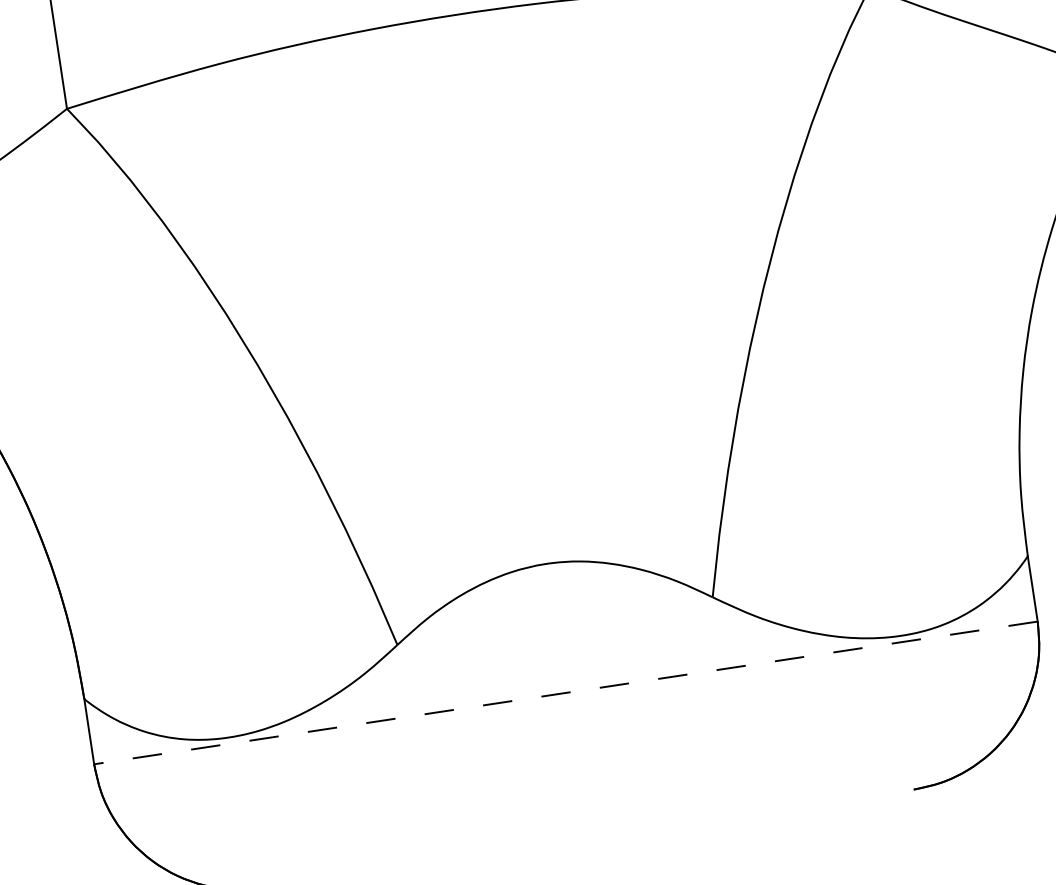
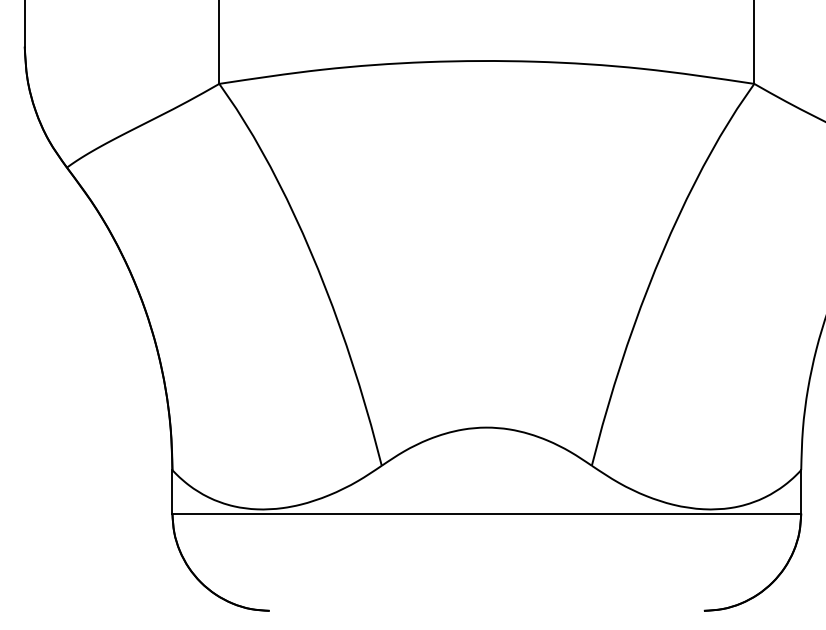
line: (565, 692) -> (486, 513), dashed -> solid

